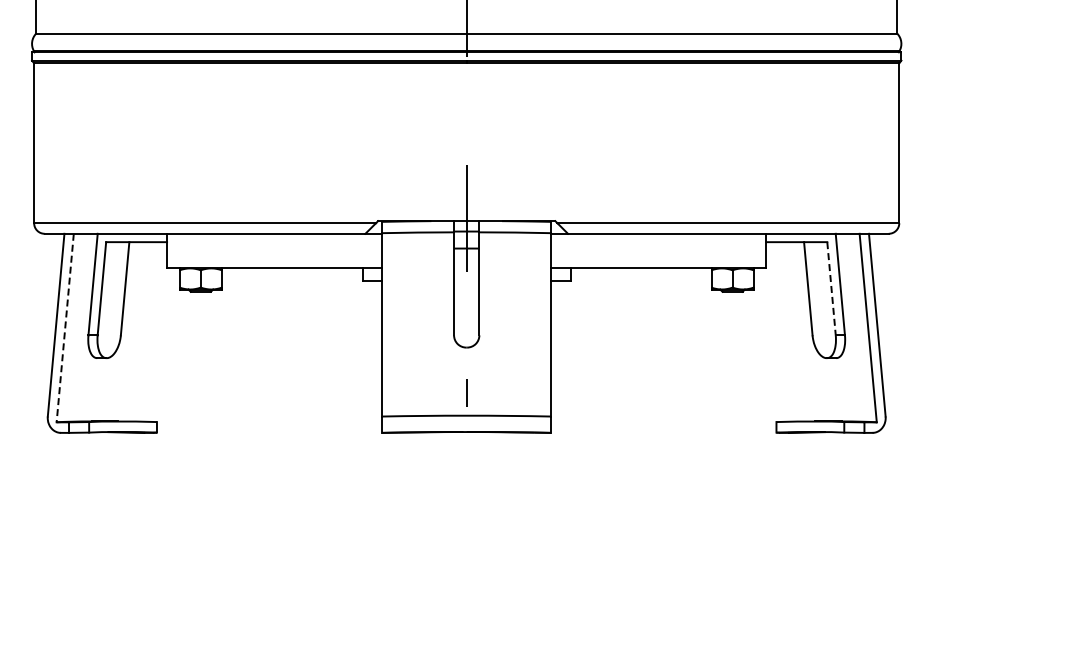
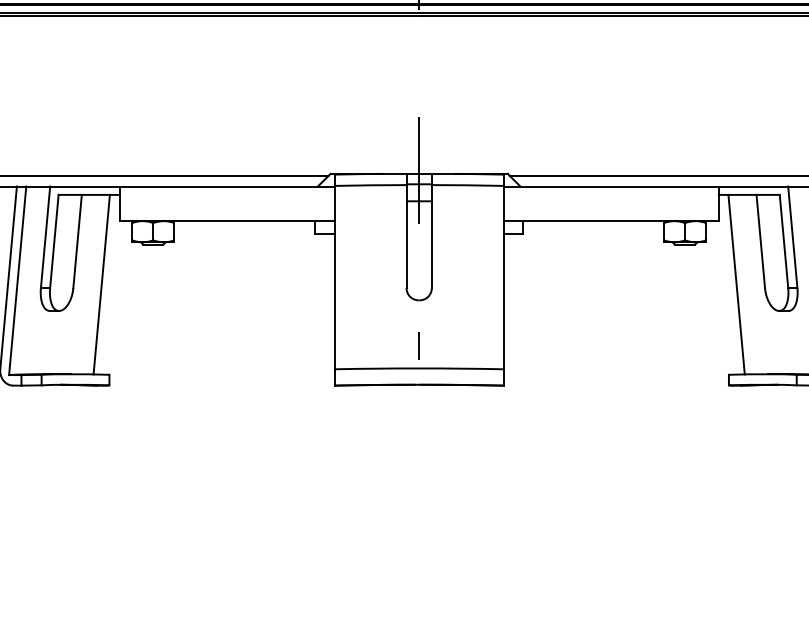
line: (831, 288) -> (783, 241), dashed -> solid
line: (65, 328) -> (17, 281), dashed -> solid
line: (149, 331) -> (101, 284), added
line: (783, 331) -> (735, 284), added

